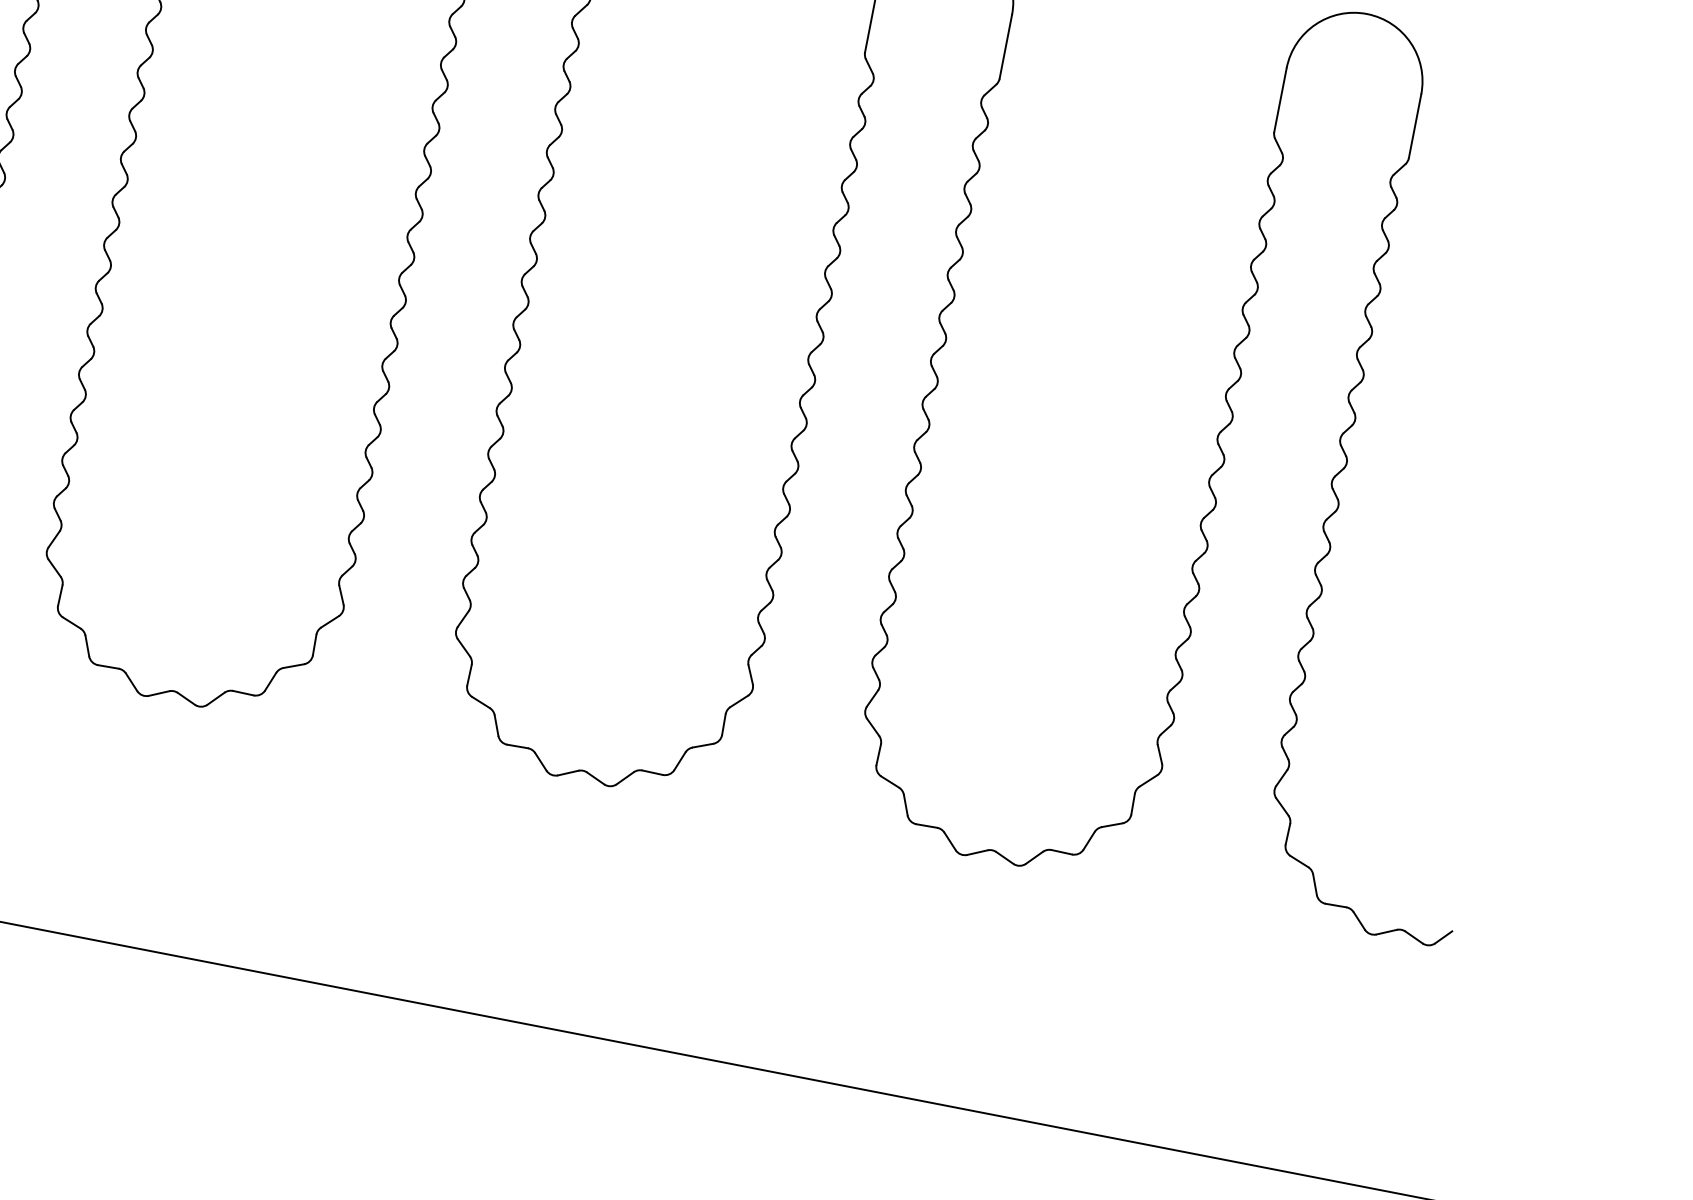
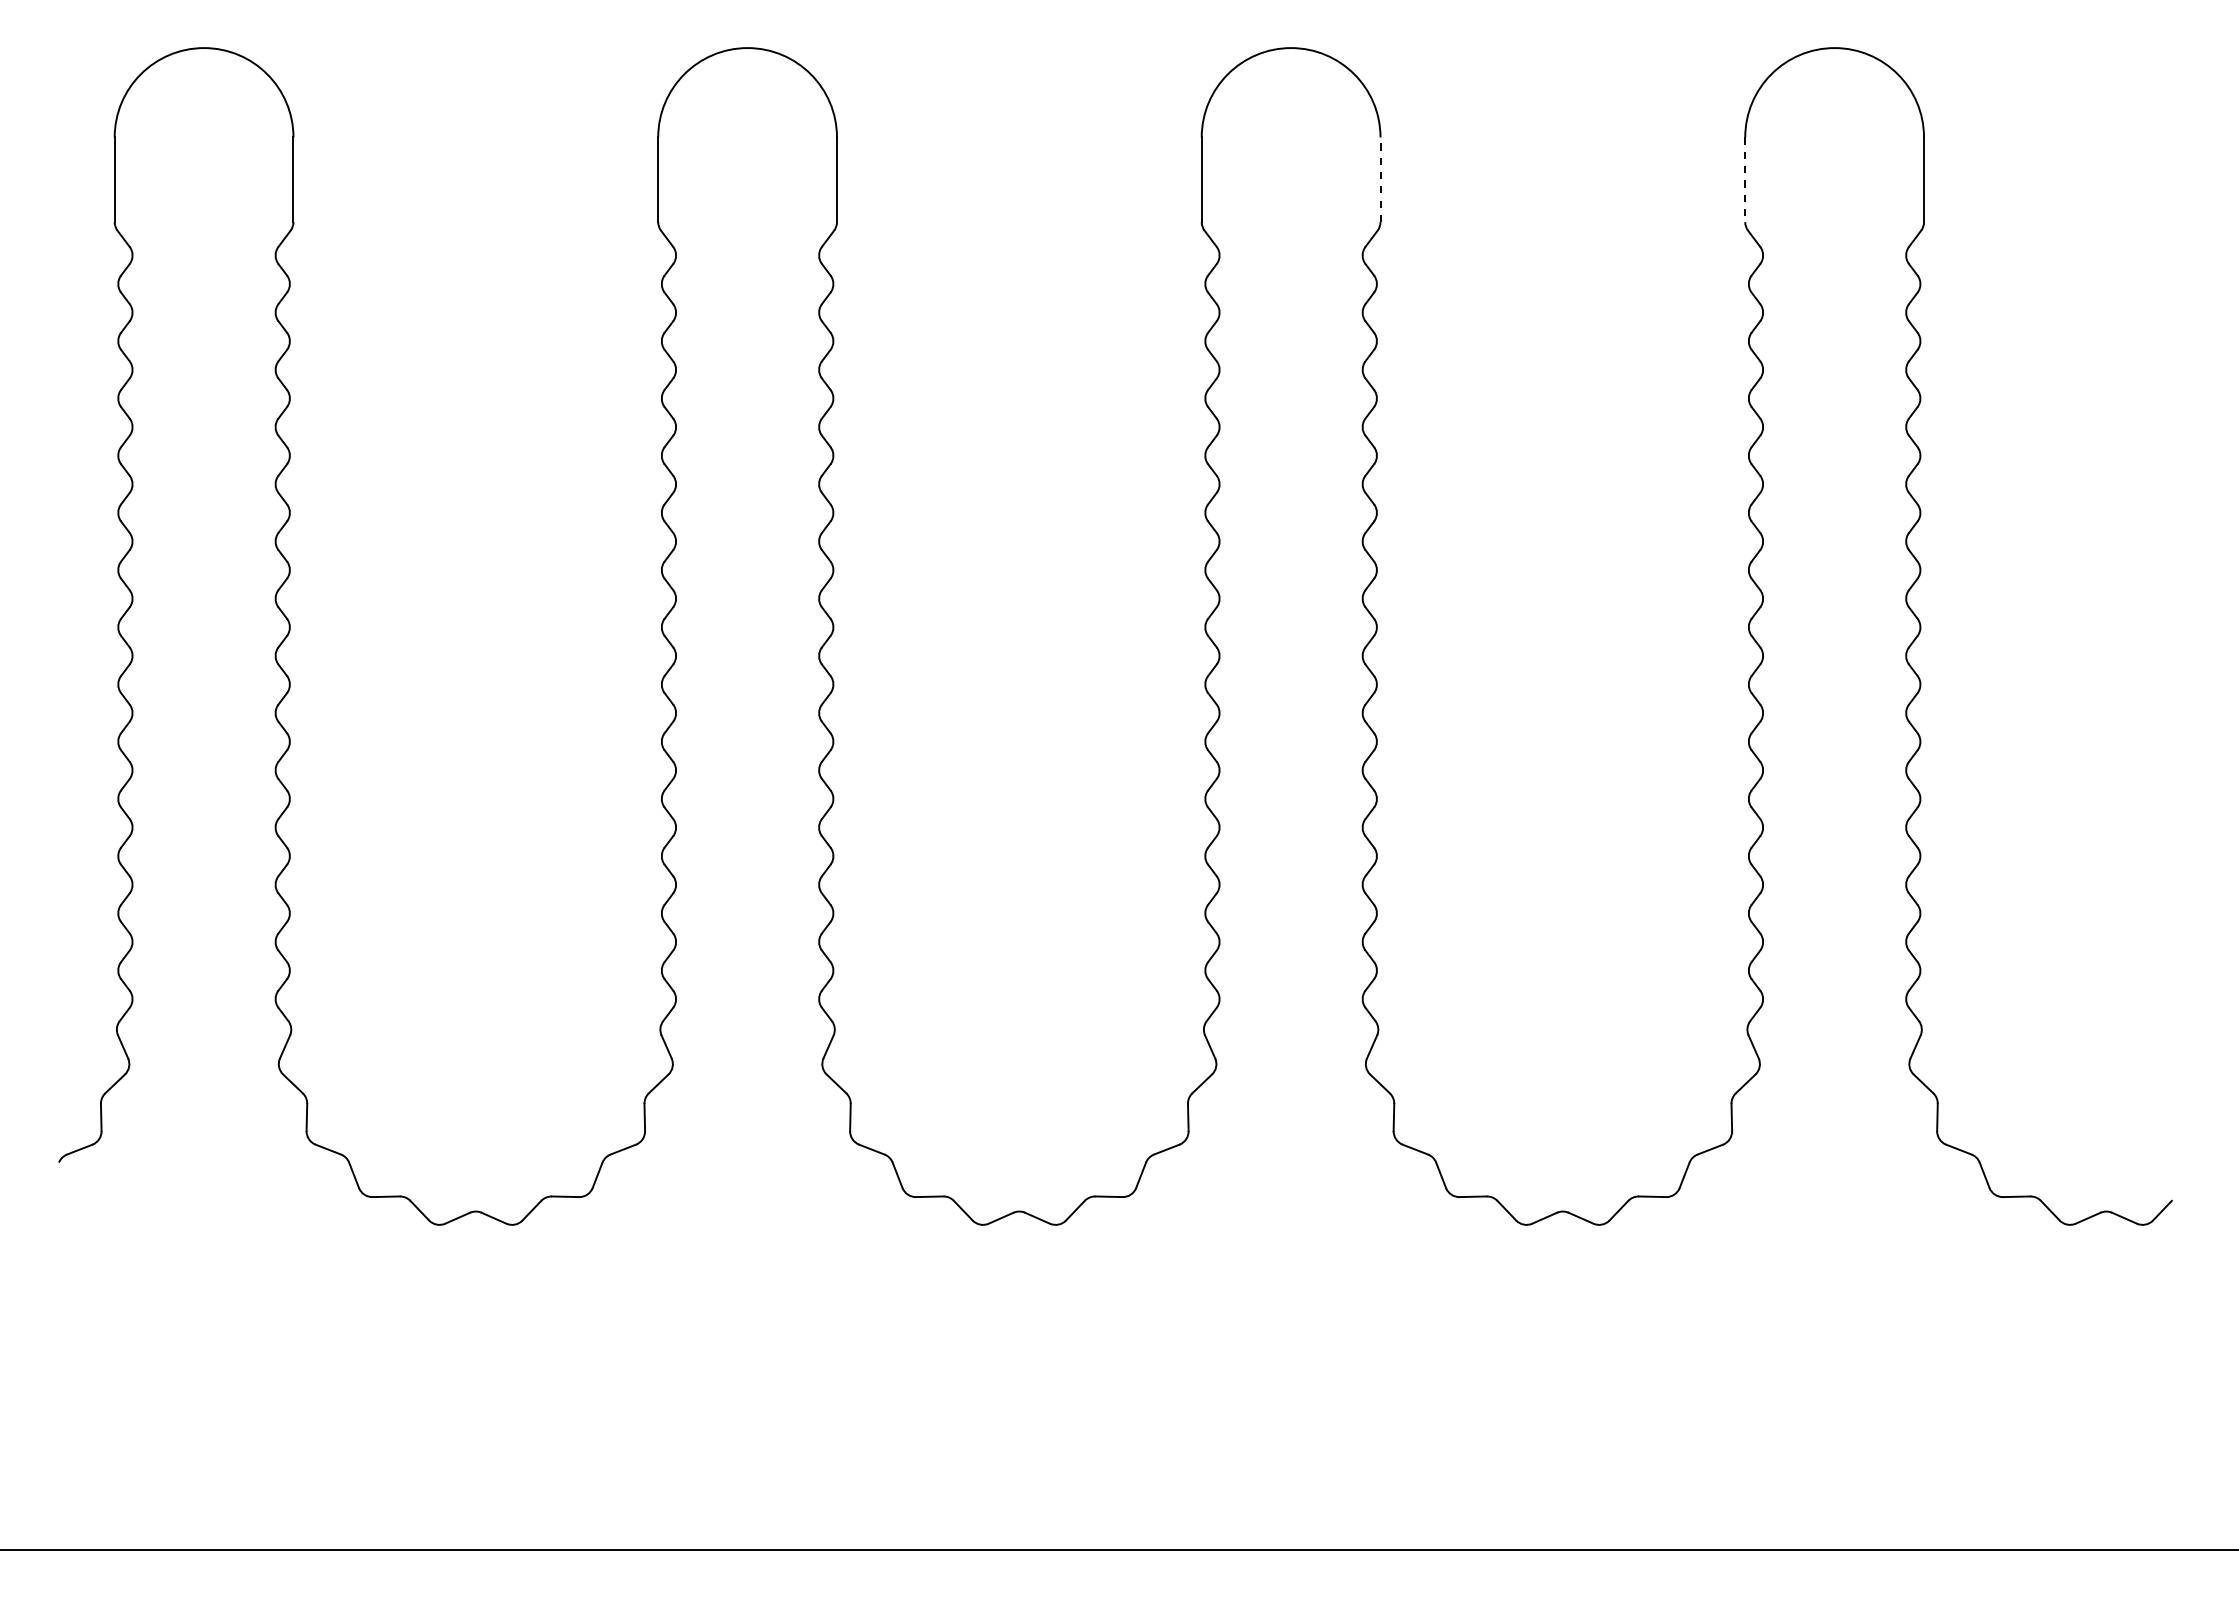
line: (1005, 46) -> (1380, 179), solid -> dashed
line: (1280, 100) -> (1745, 180), solid -> dashed

